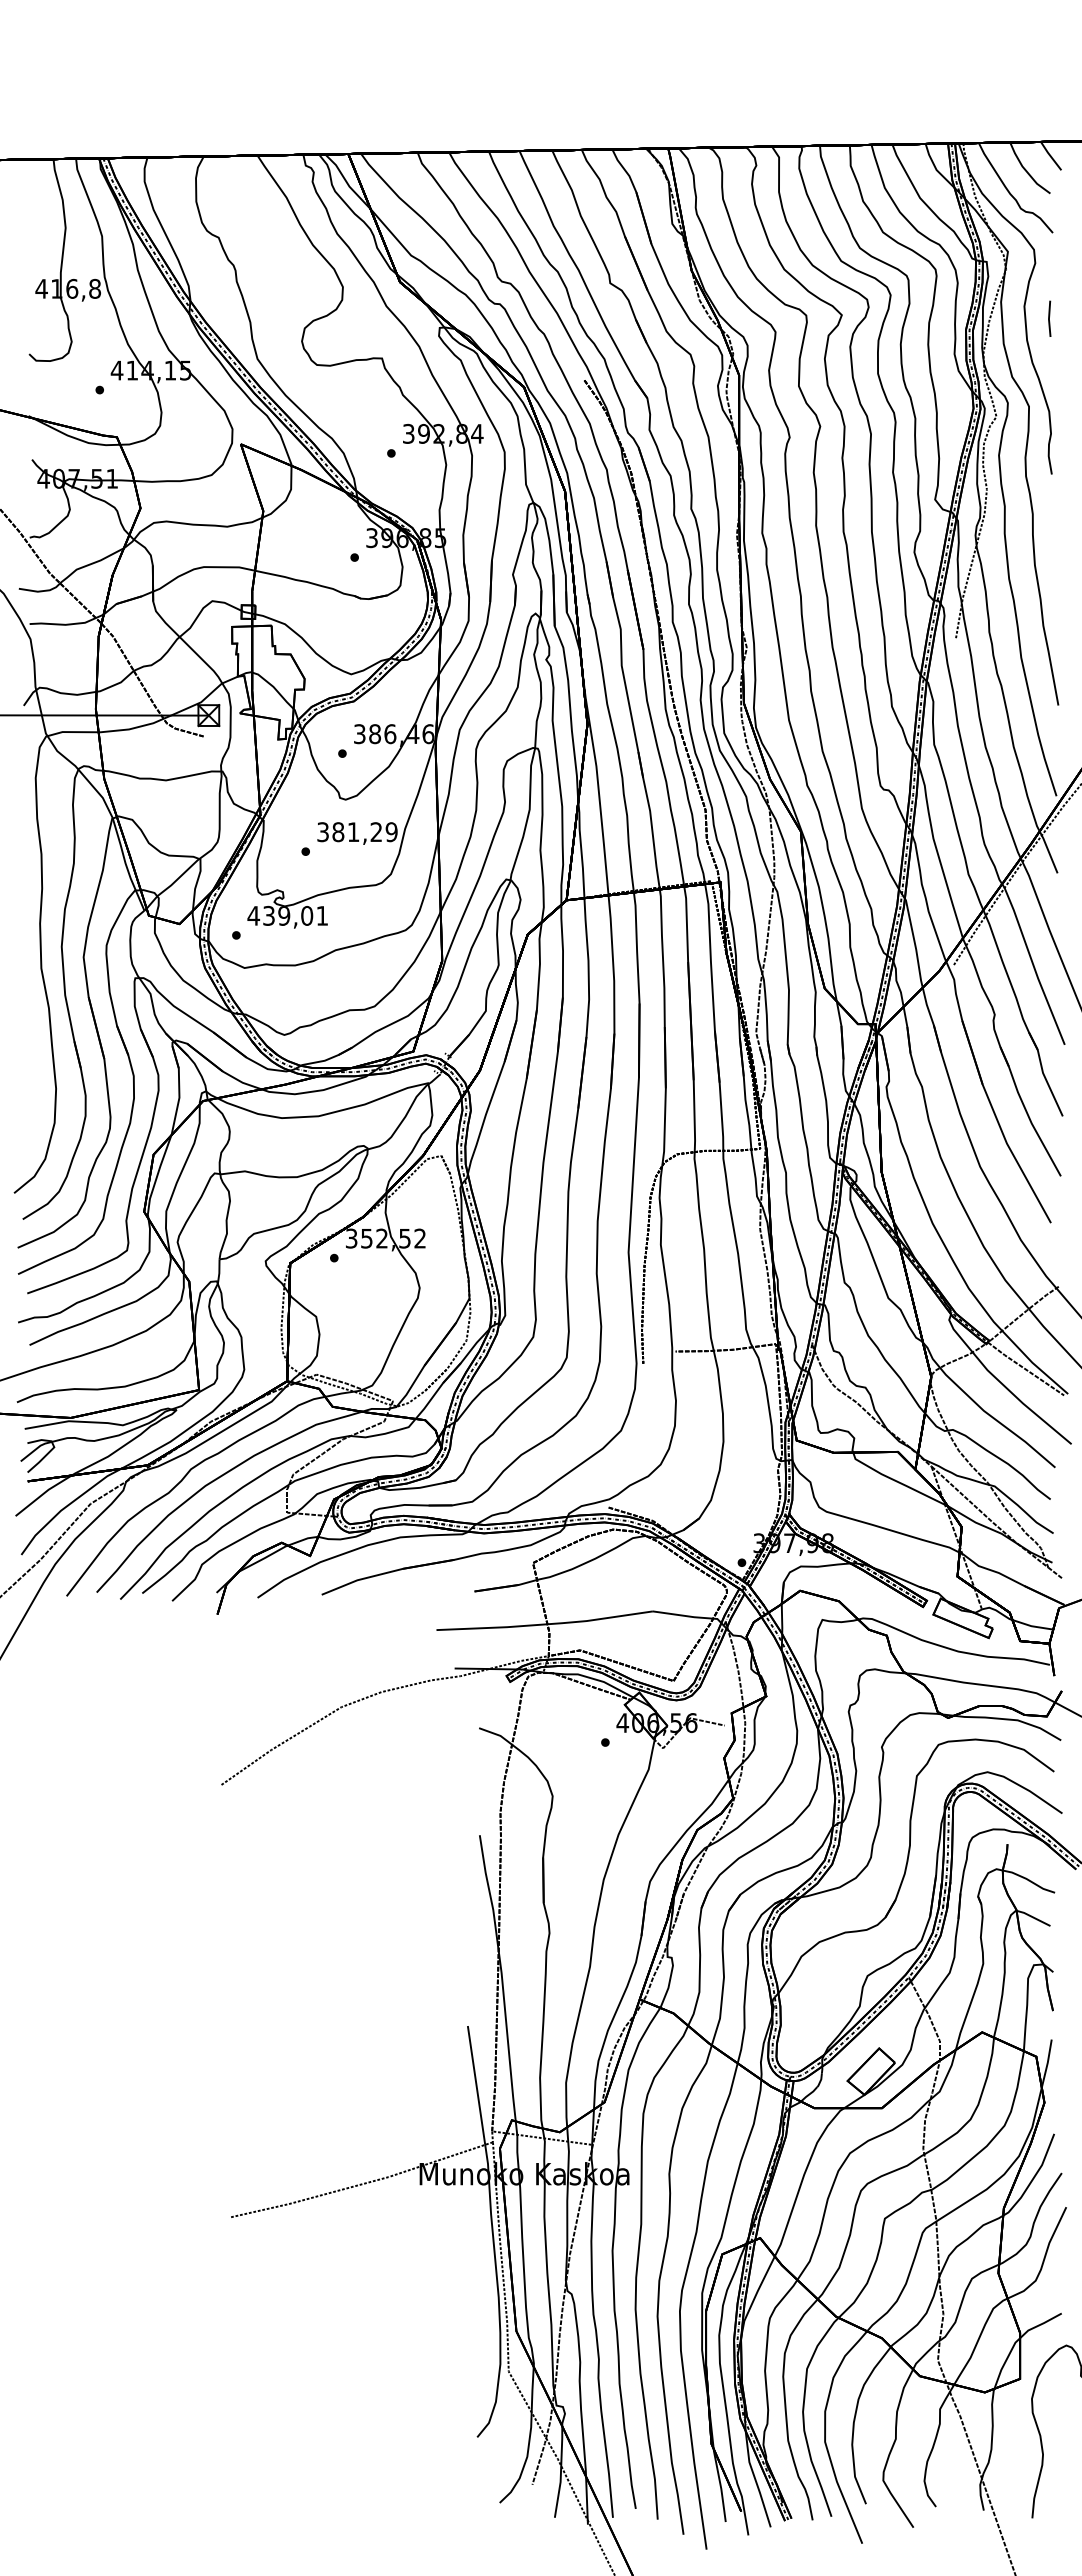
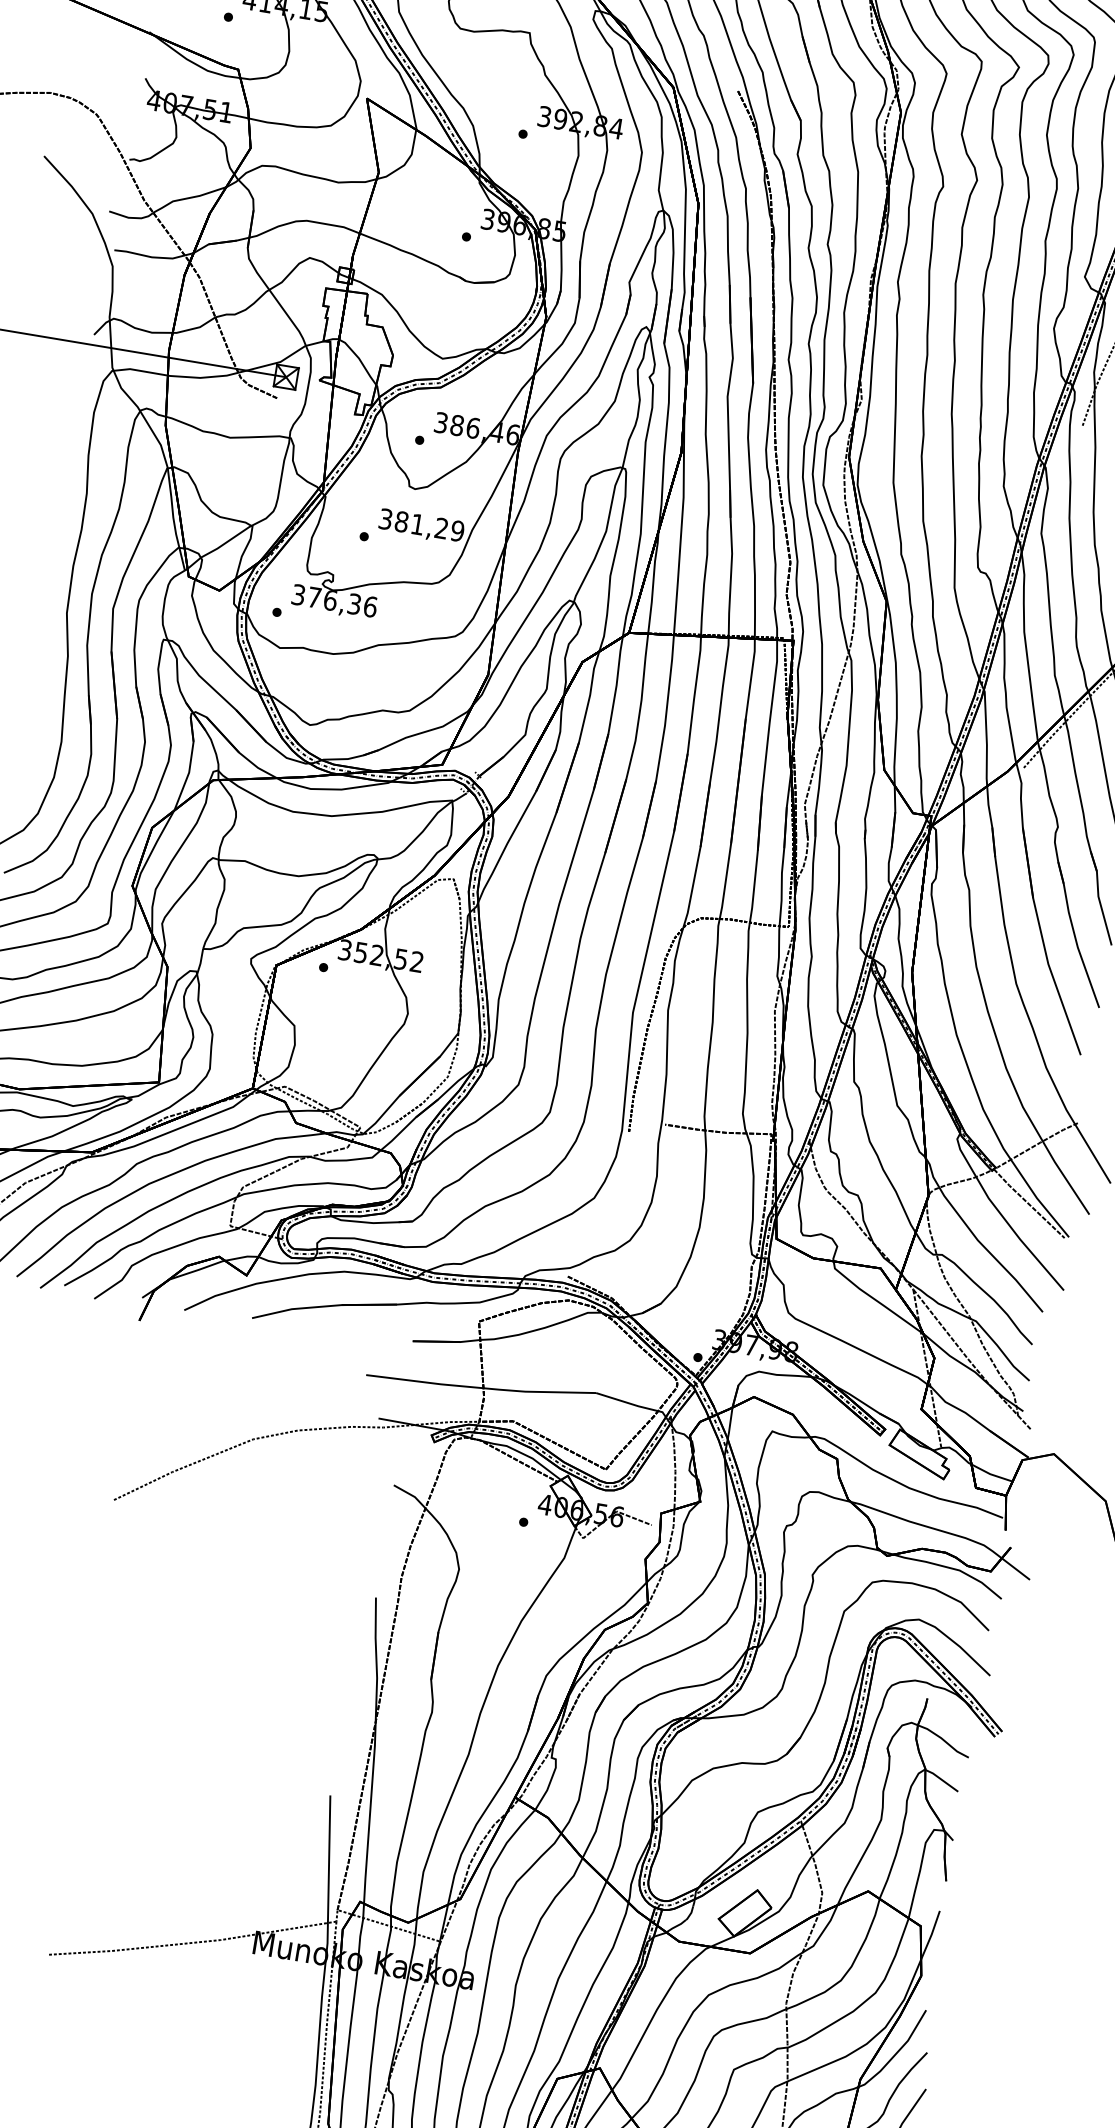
text: (287, 915) -> (334, 600), 439,01 -> 376,36

